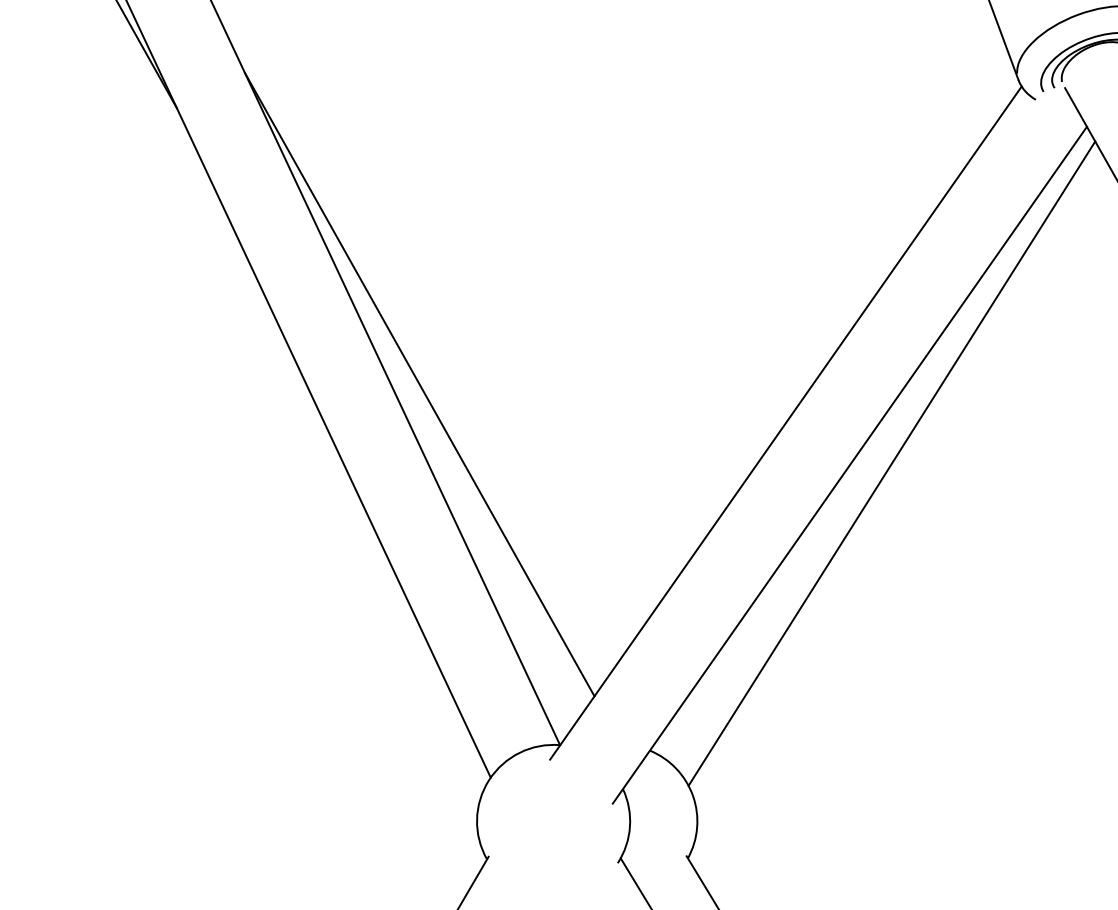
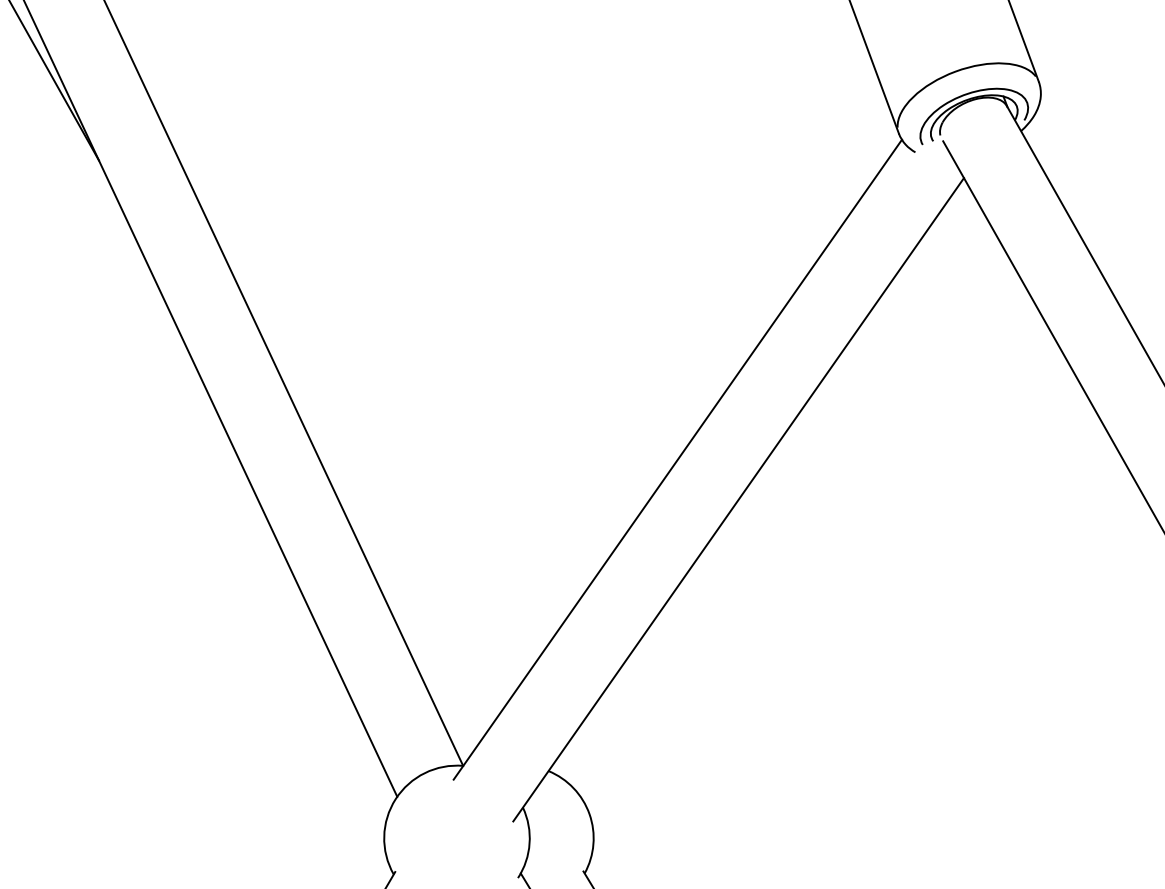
line: (419, 384) -> (329, 423), removed
line: (891, 463) -> (778, 498), removed

